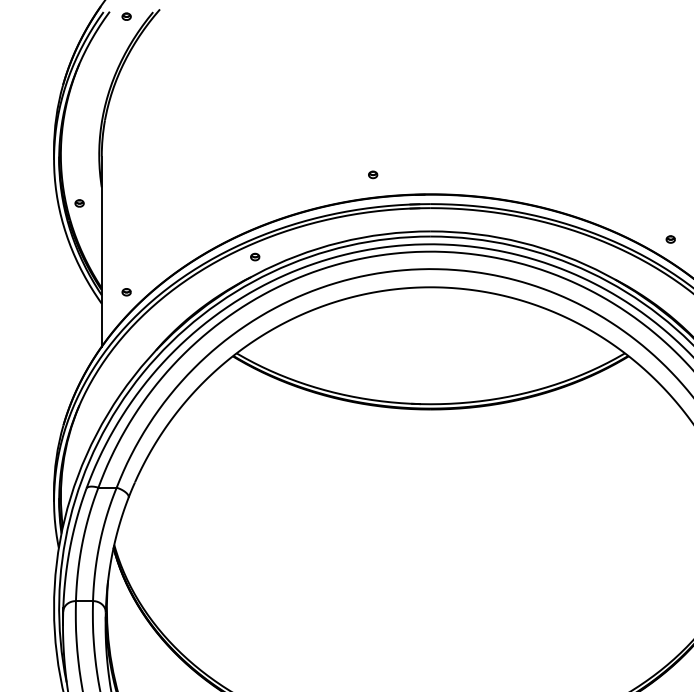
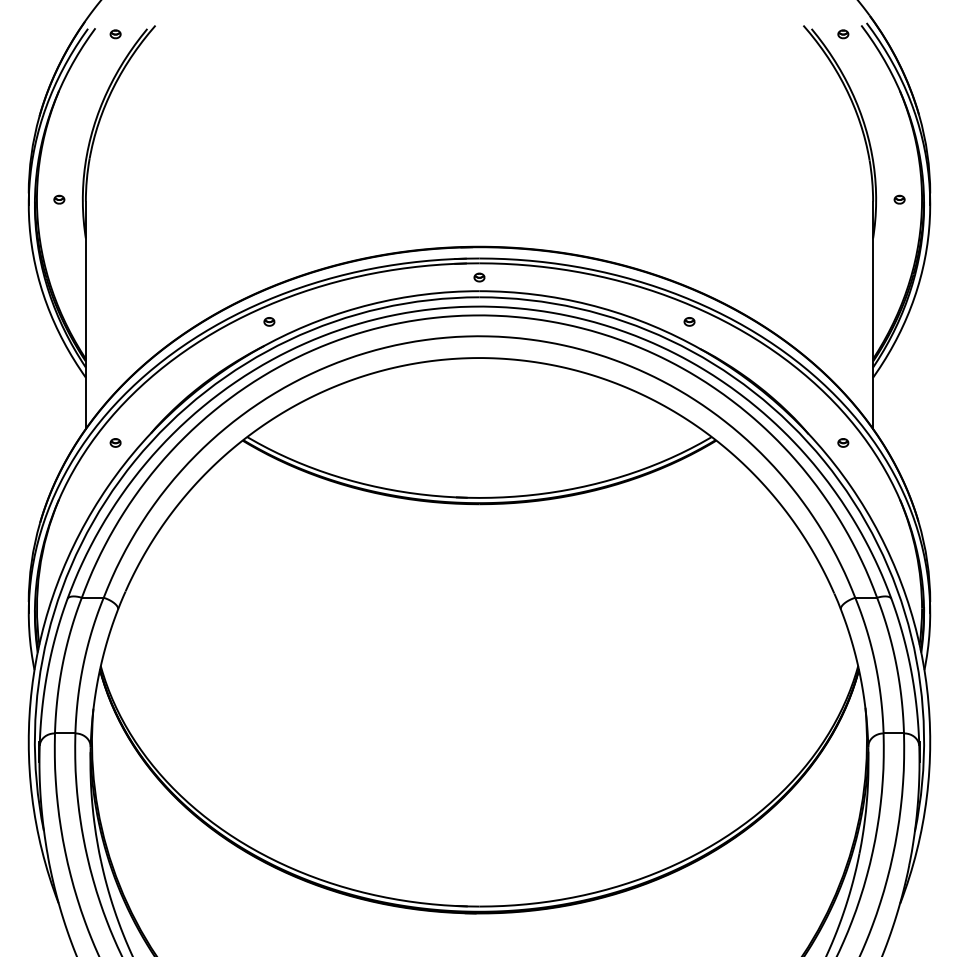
part: (373, 174) -> (479, 277), moved
part: (79, 203) -> (59, 199), moved
part: (670, 239) -> (689, 321), moved
part: (126, 291) -> (115, 442), moved

